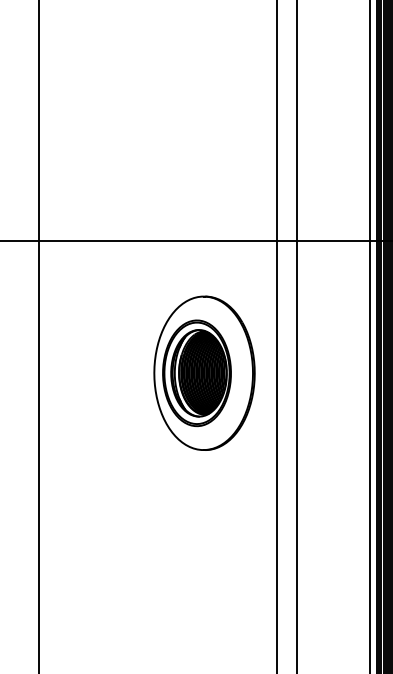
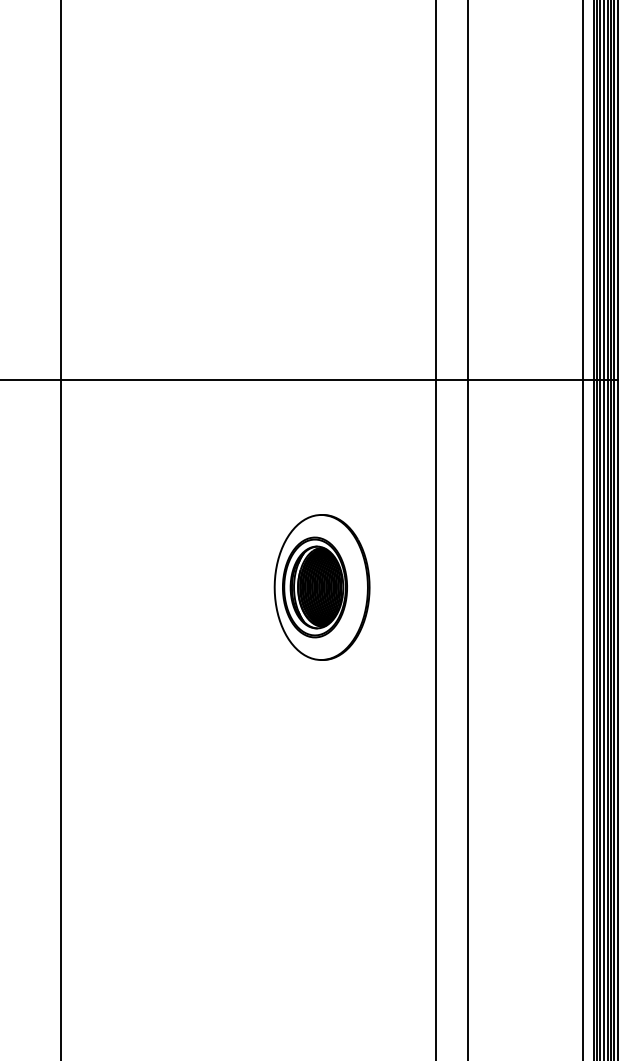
part: (204, 372) -> (322, 586), size x0.6

